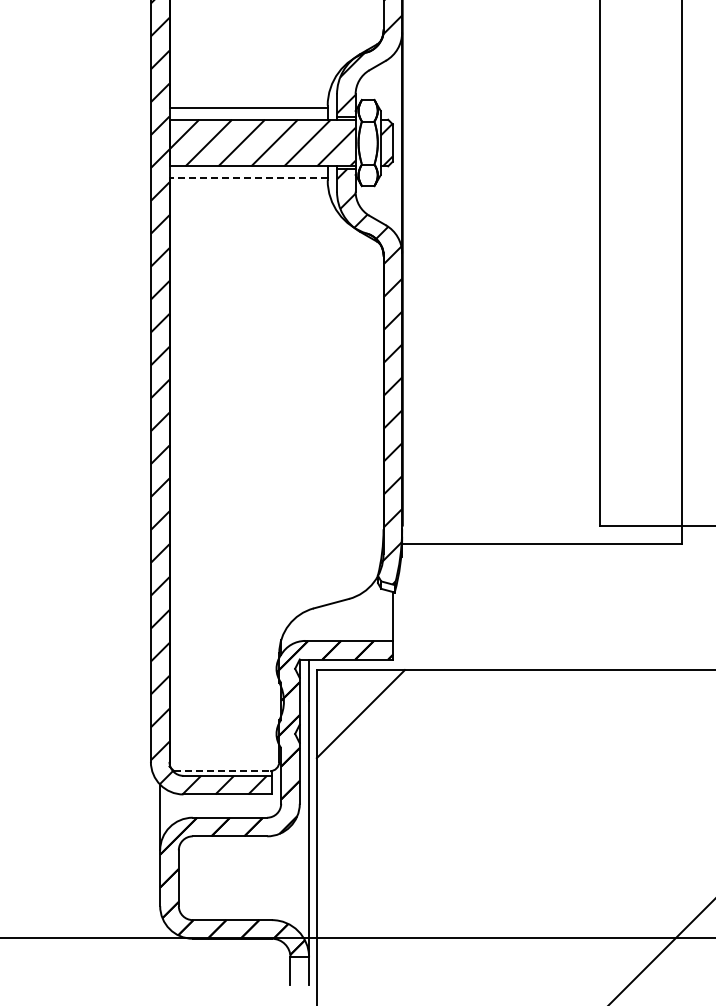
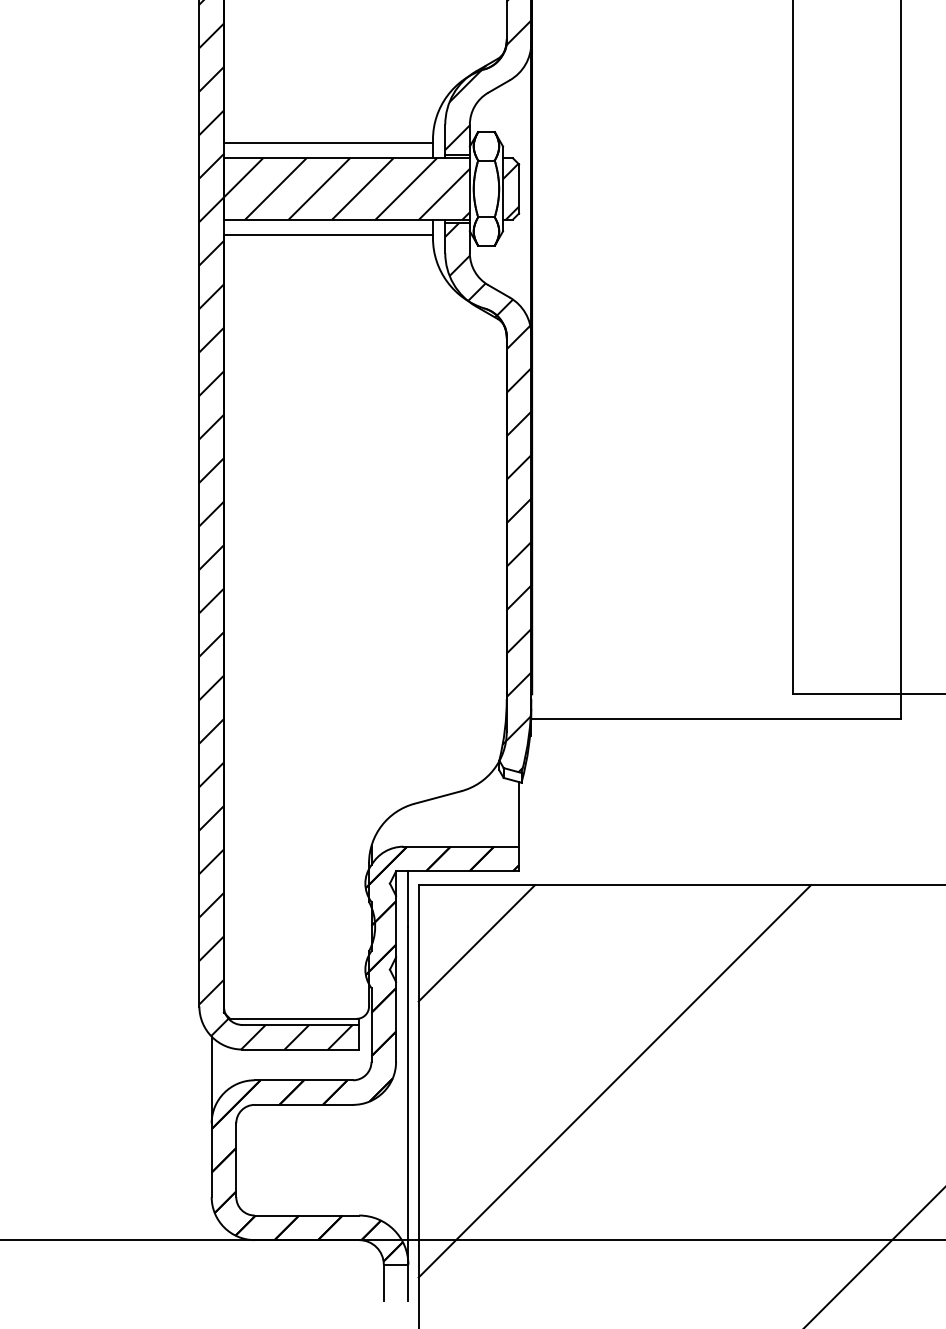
line: (248, 177) -> (328, 234), dashed -> solid
line: (222, 771) -> (293, 1019), dashed -> solid
line: (464, 818) -> (613, 1081), added

